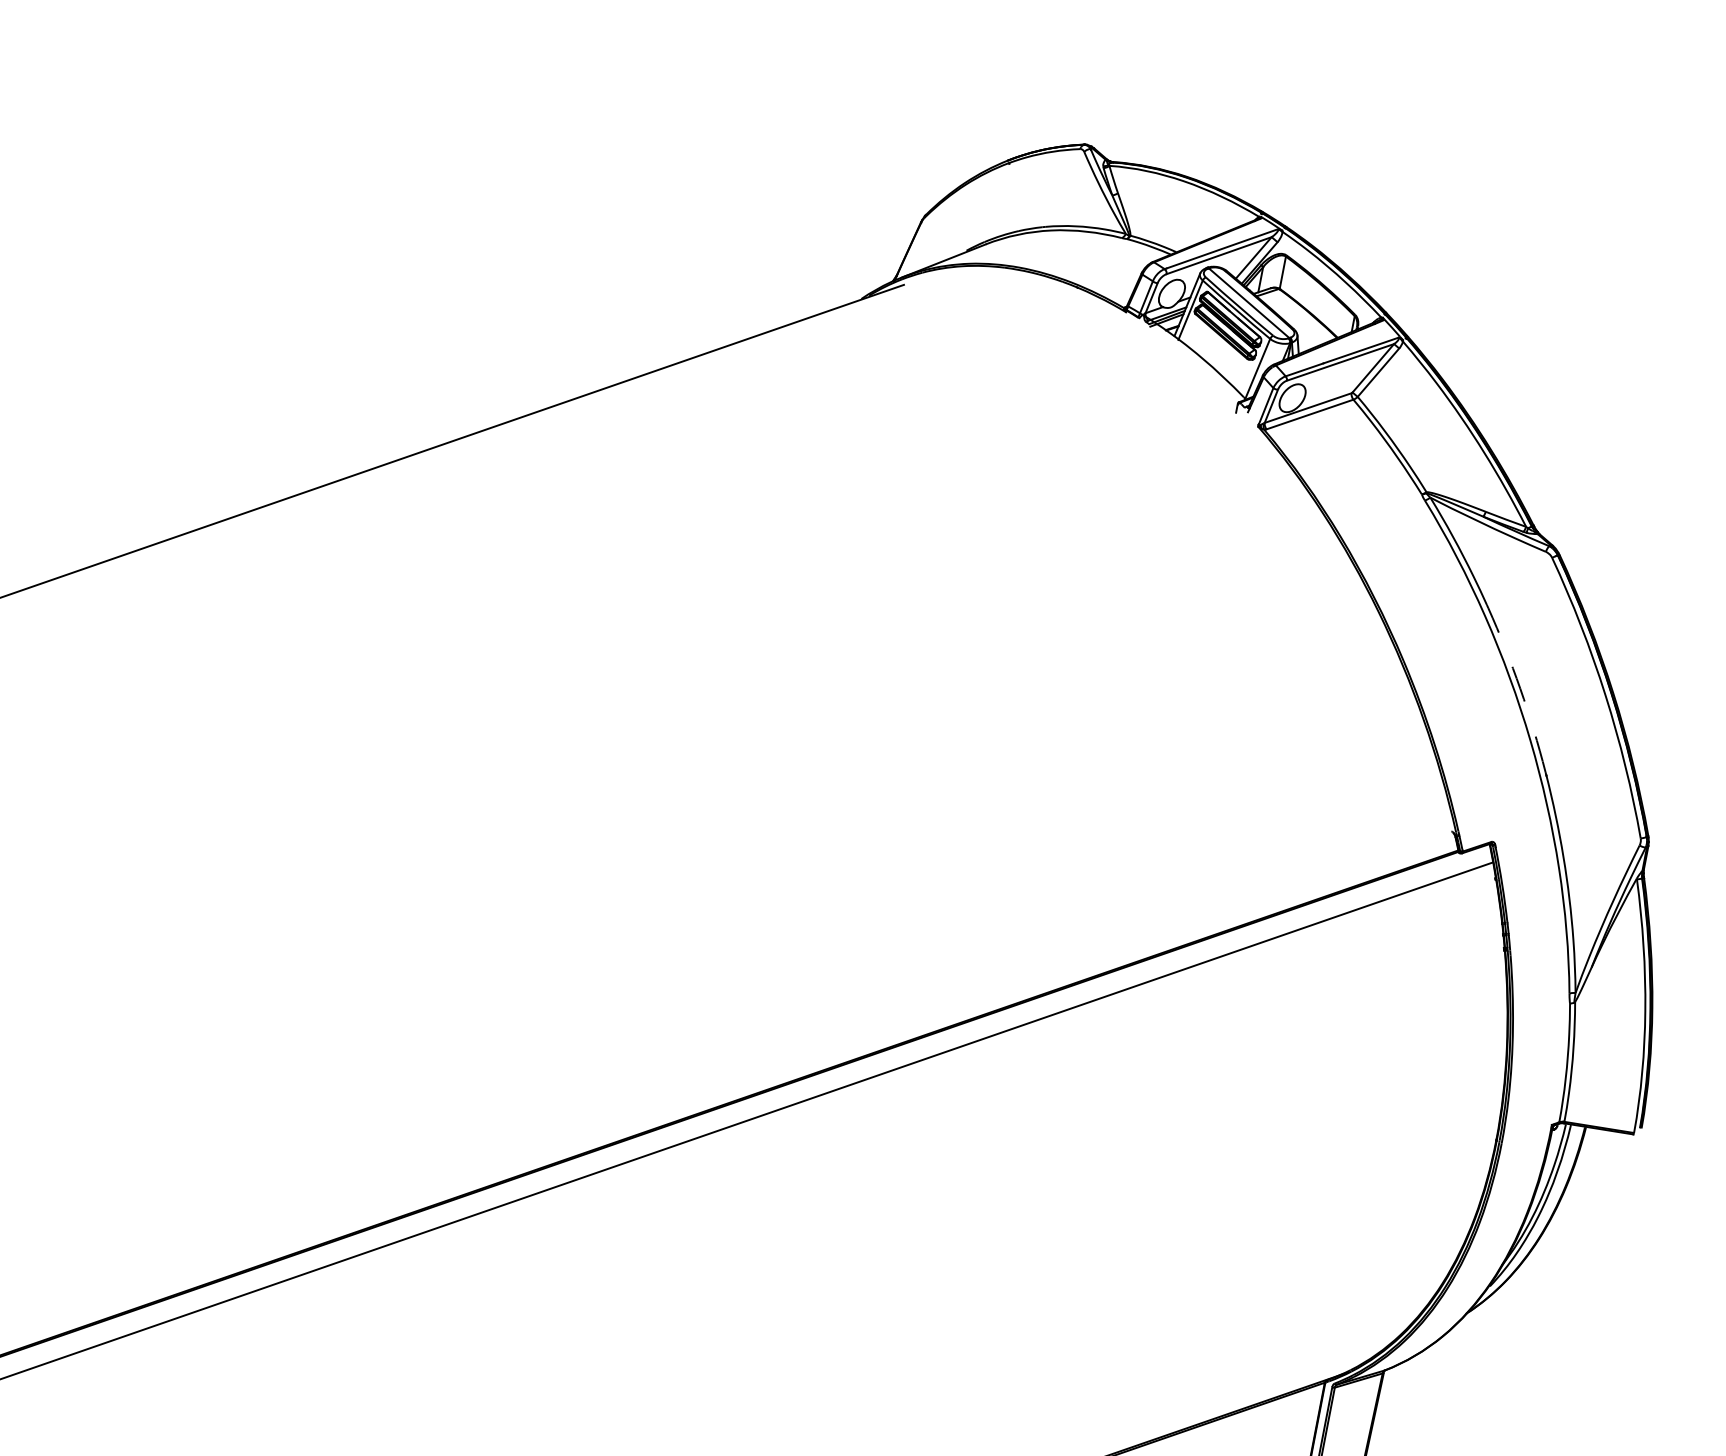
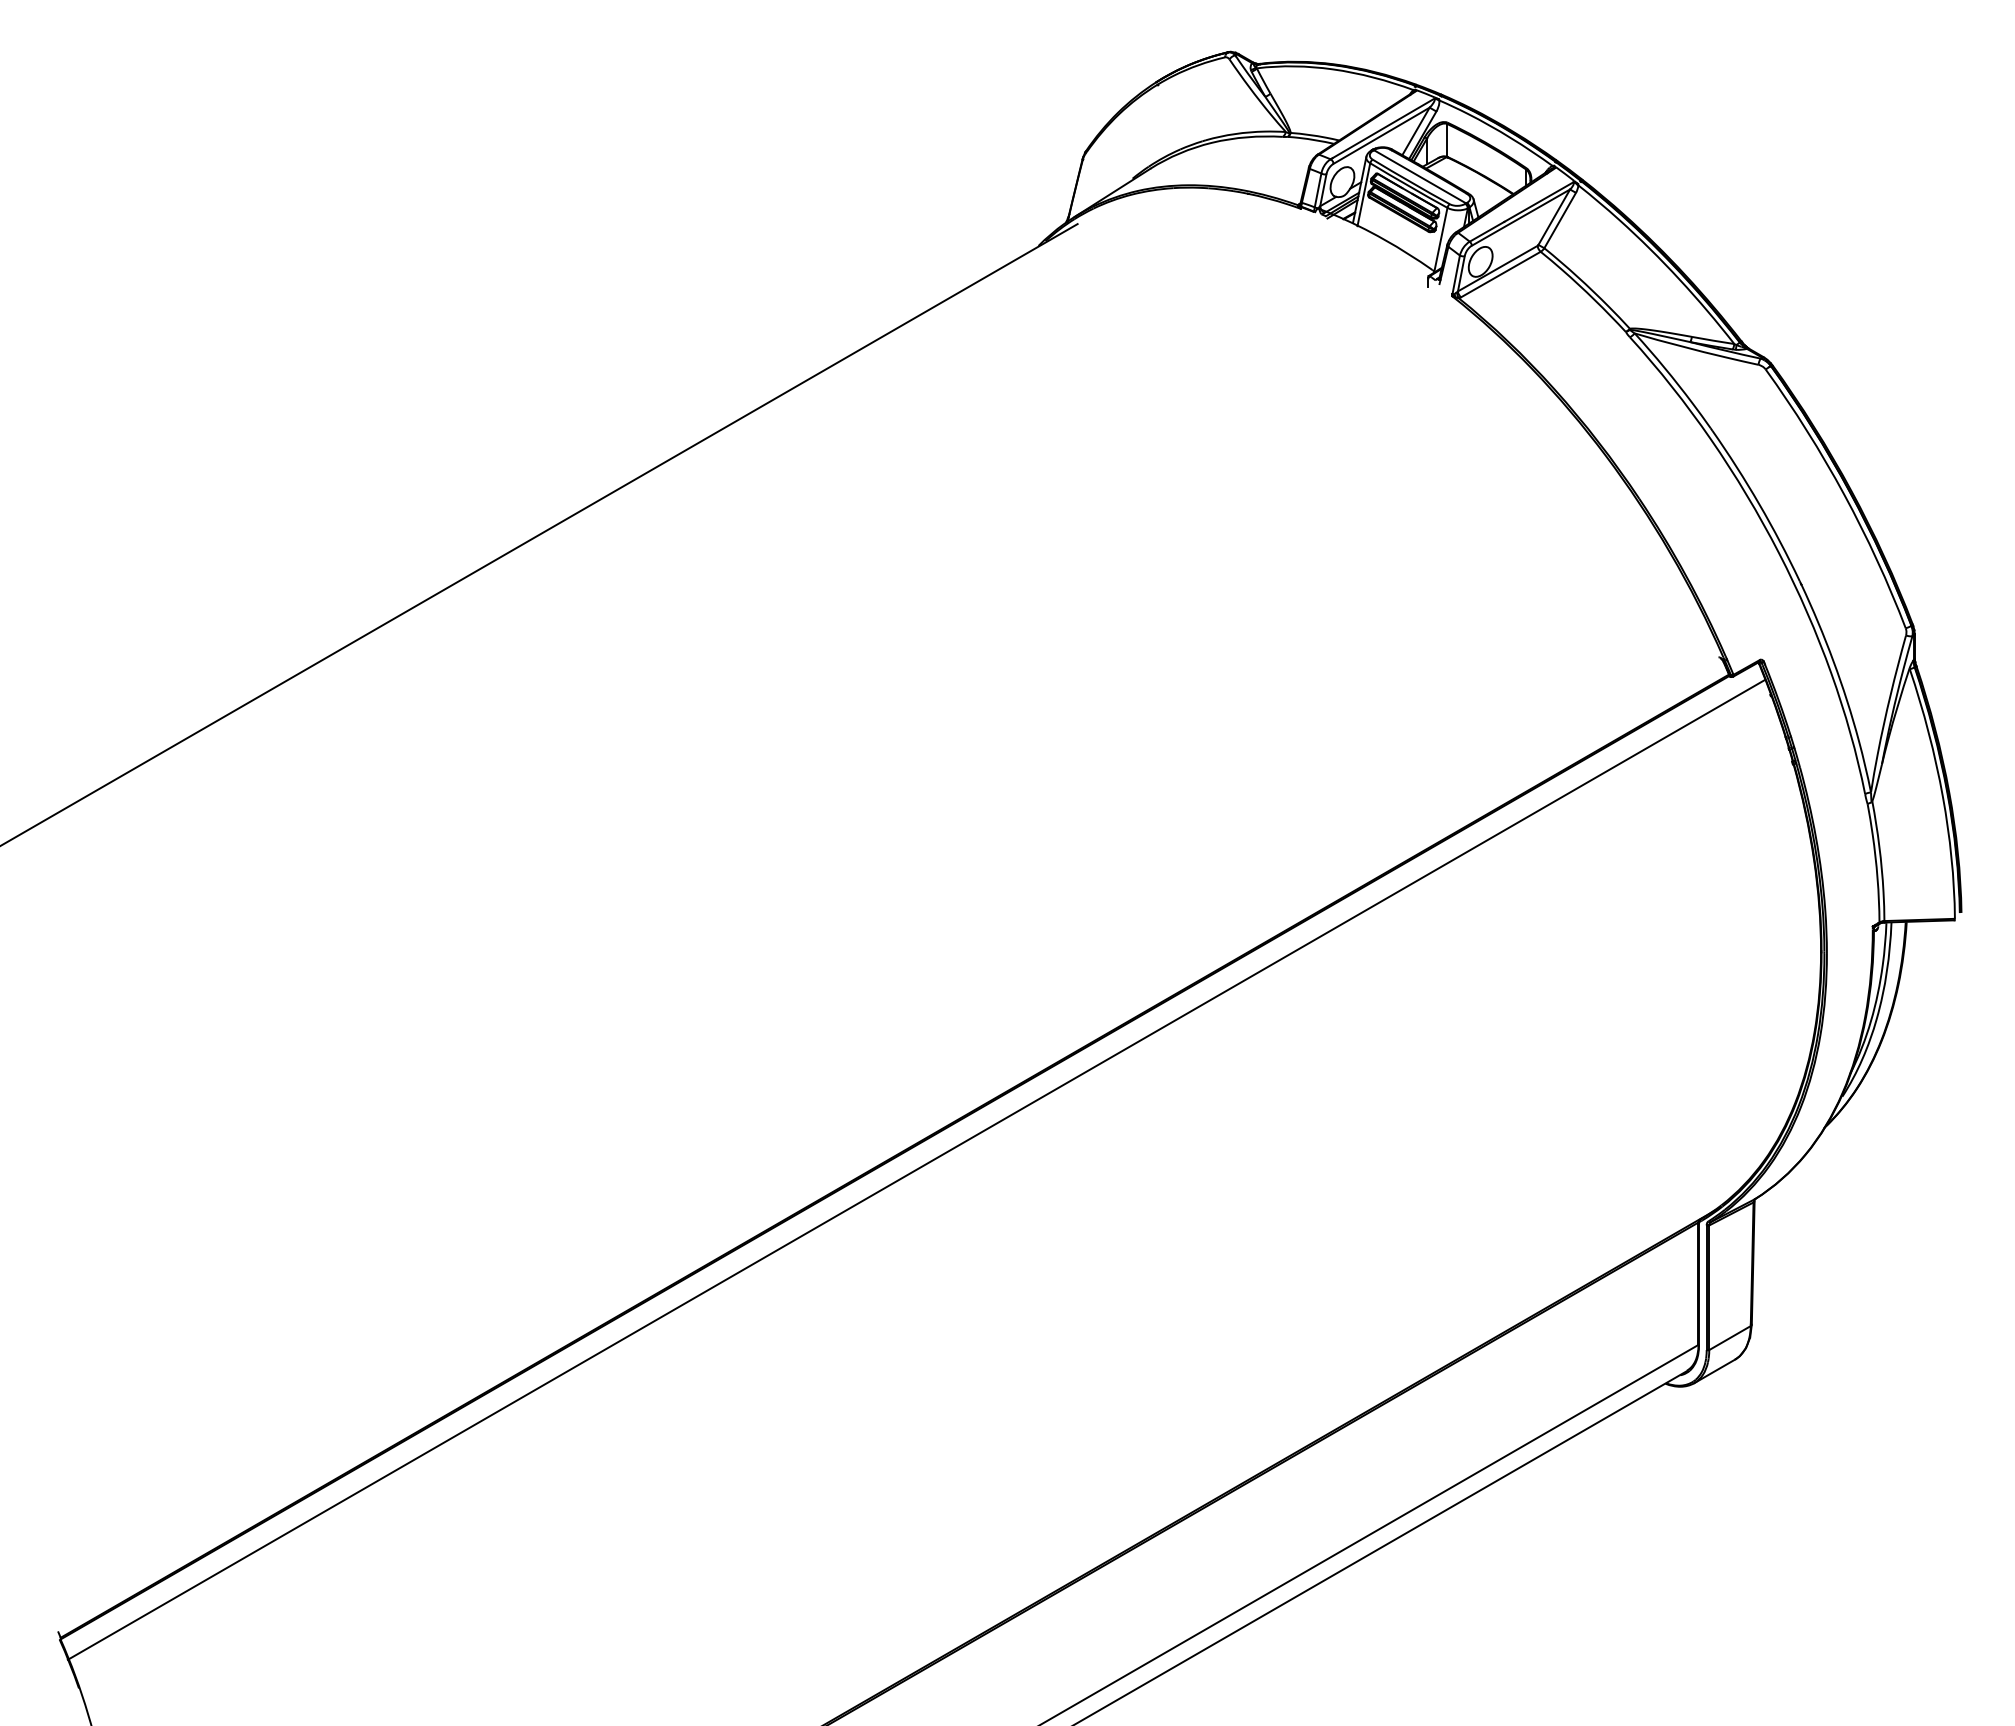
arc: (1520, 689) -> (1759, 504), dashed -> solid

